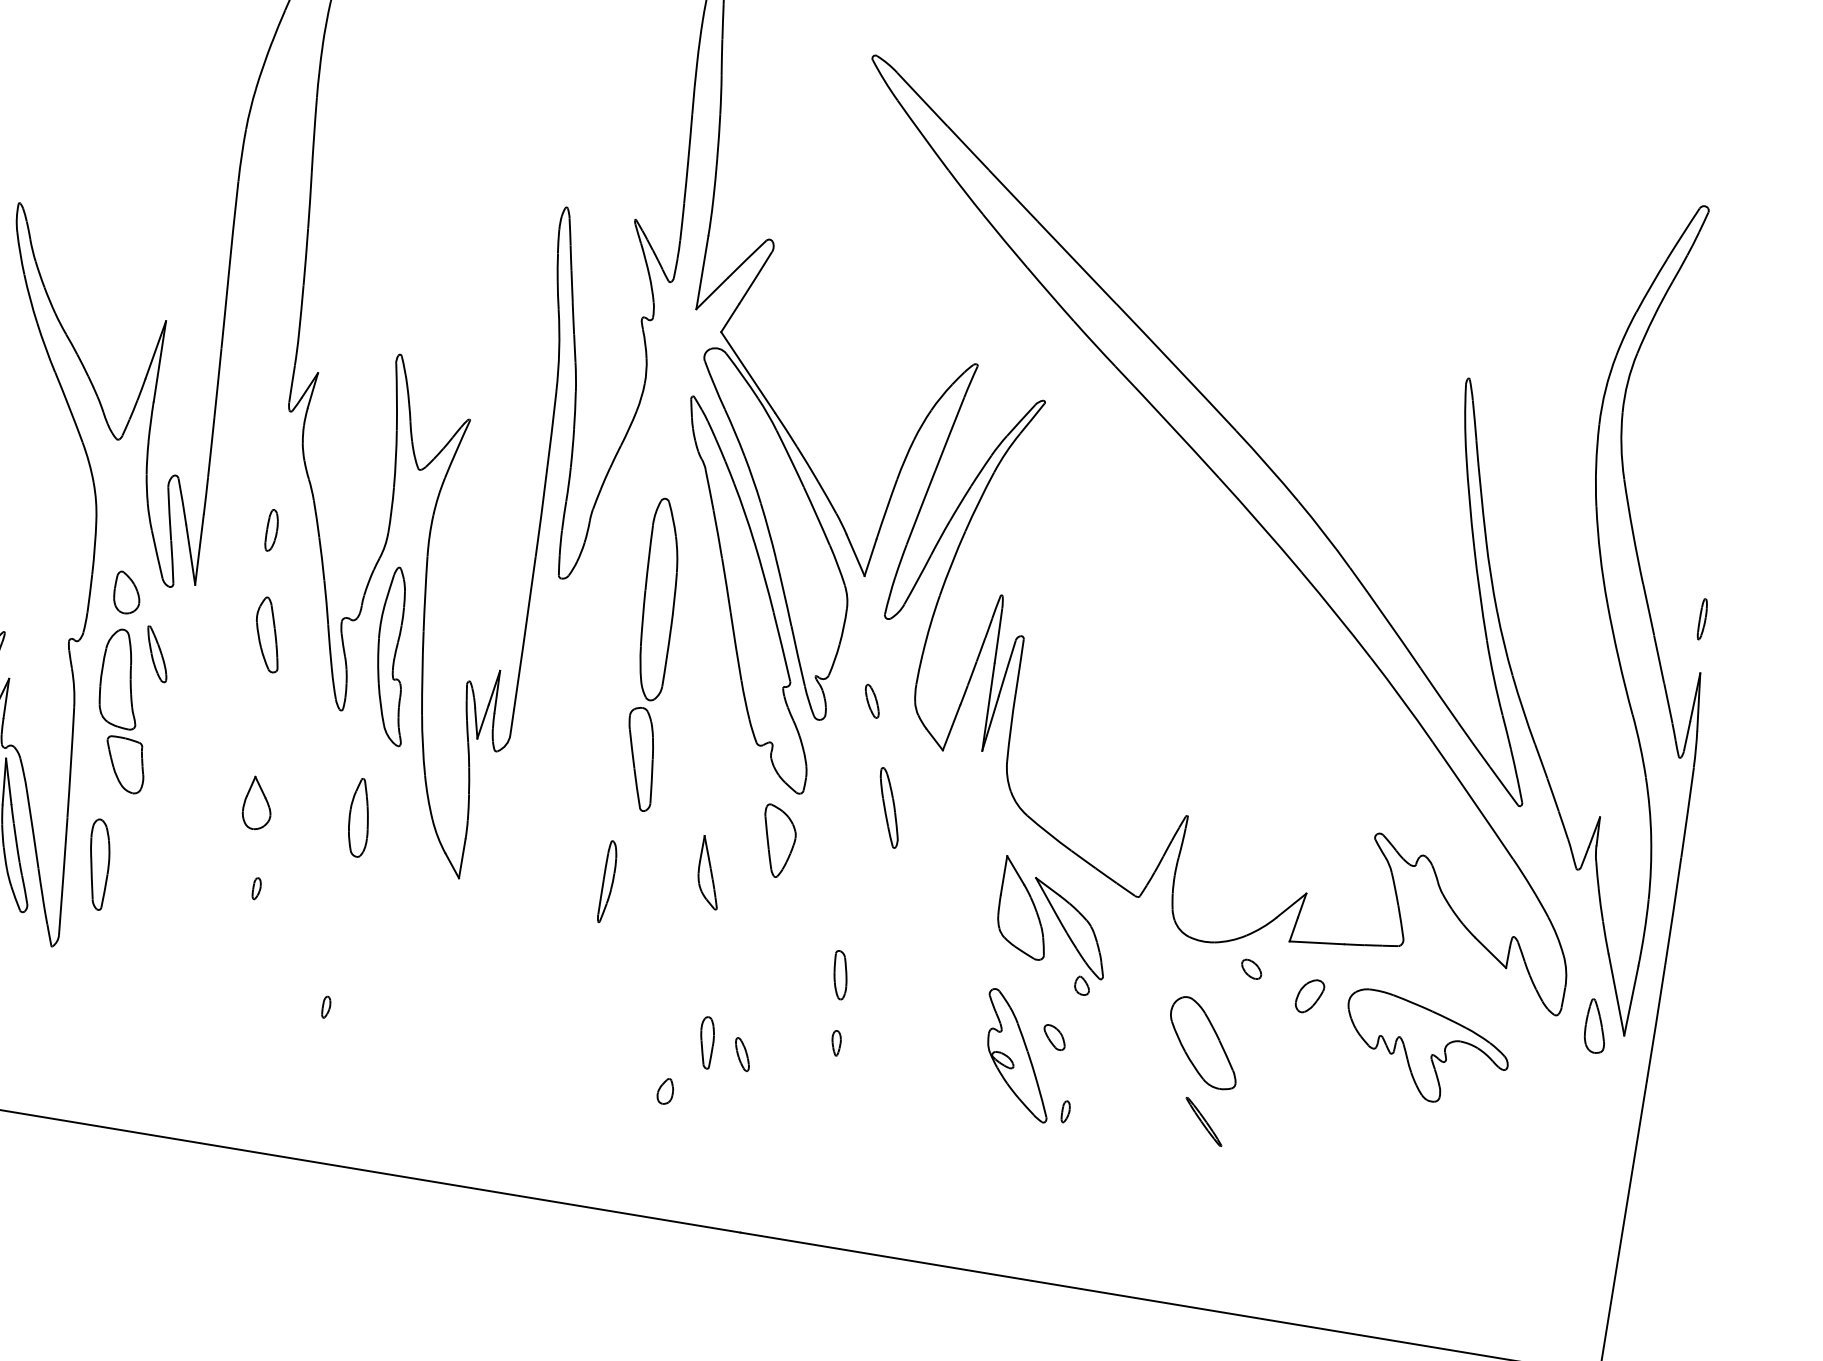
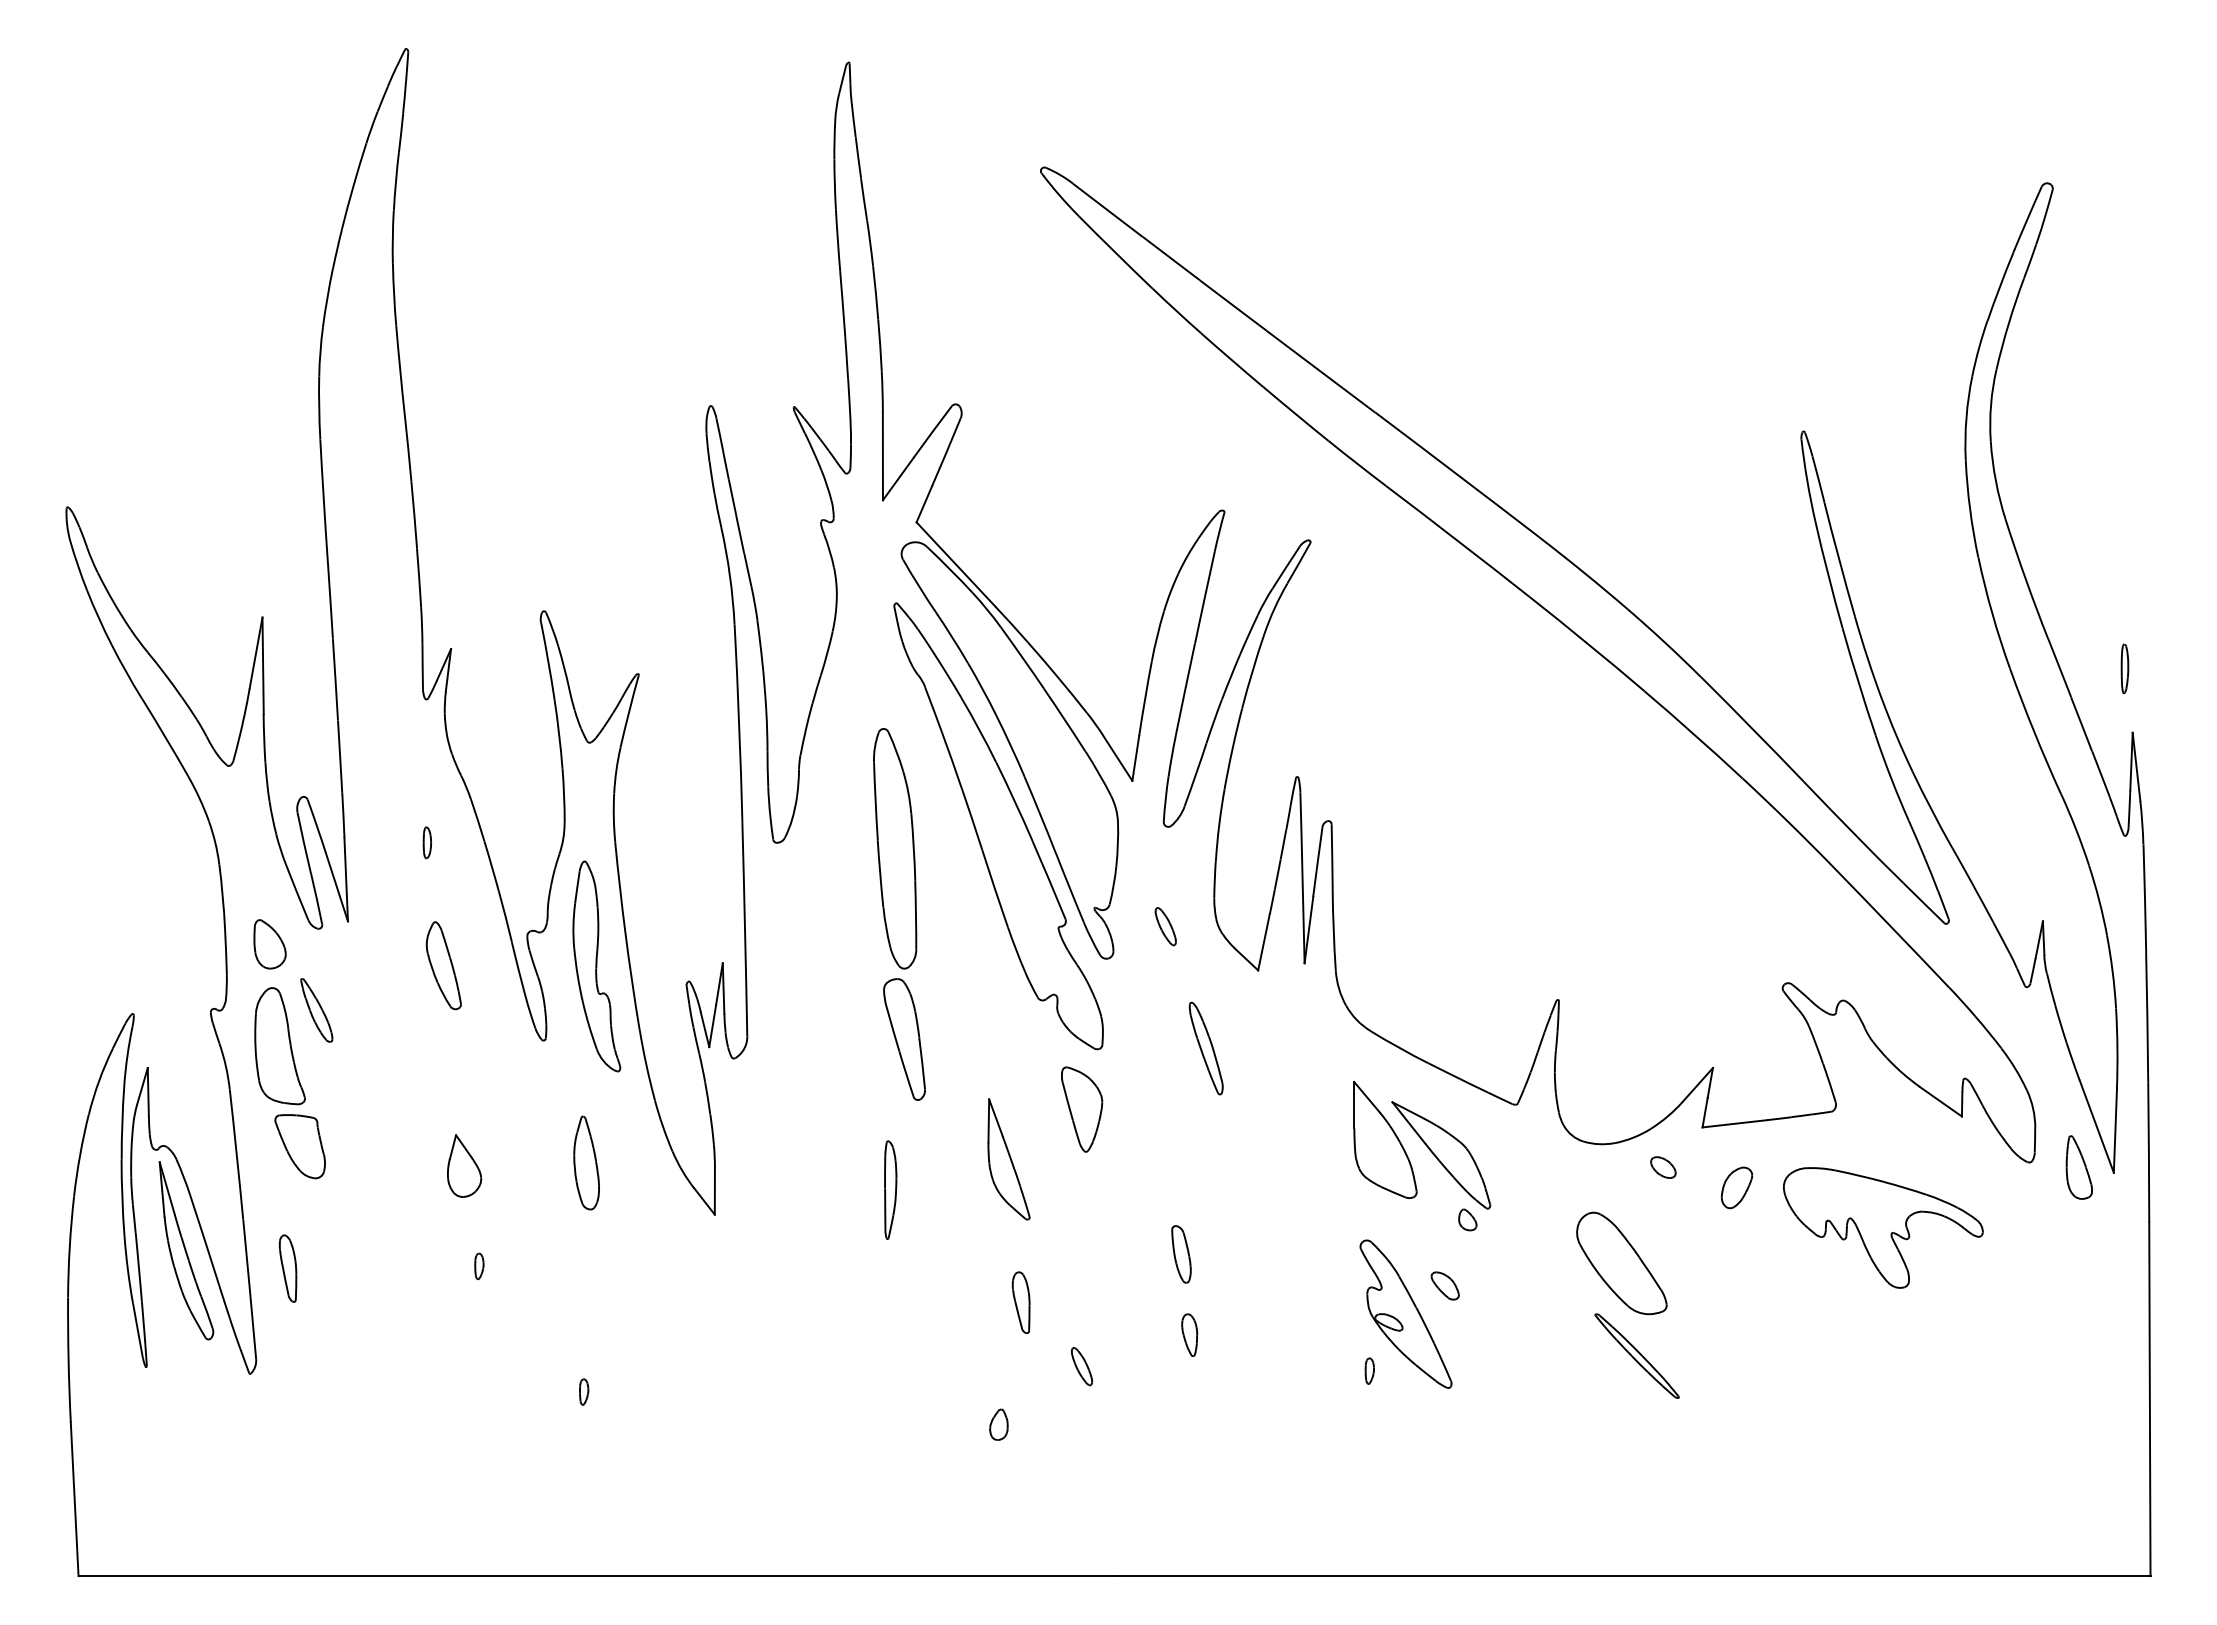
part: (271, 530) -> (426, 842), size x0.62
part: (97, 864) -> (287, 1268), size x0.62
part: (709, 872) -> (1008, 1159), size x1.43
part: (705, 1042) -> (1020, 1302), moved
part: (835, 1042) -> (1189, 1334), size x1.43
part: (1065, 1111) -> (1369, 1370), moved
part: (1203, 1121) -> (1636, 1355), size x1.67

